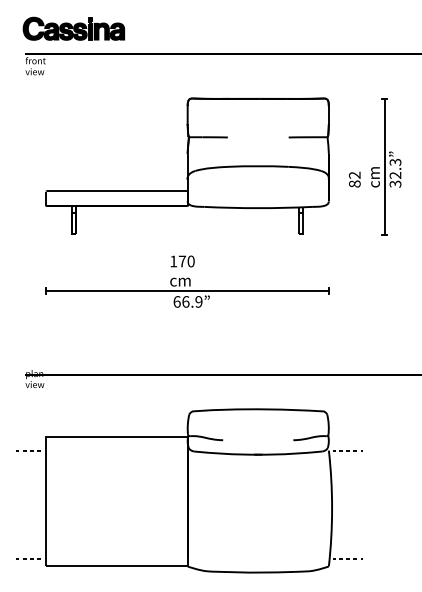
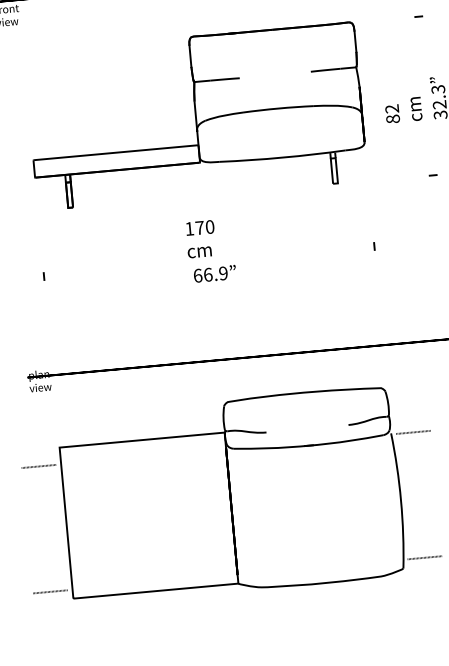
line: (384, 166) -> (425, 95), removed
line: (187, 290) -> (208, 261), removed

